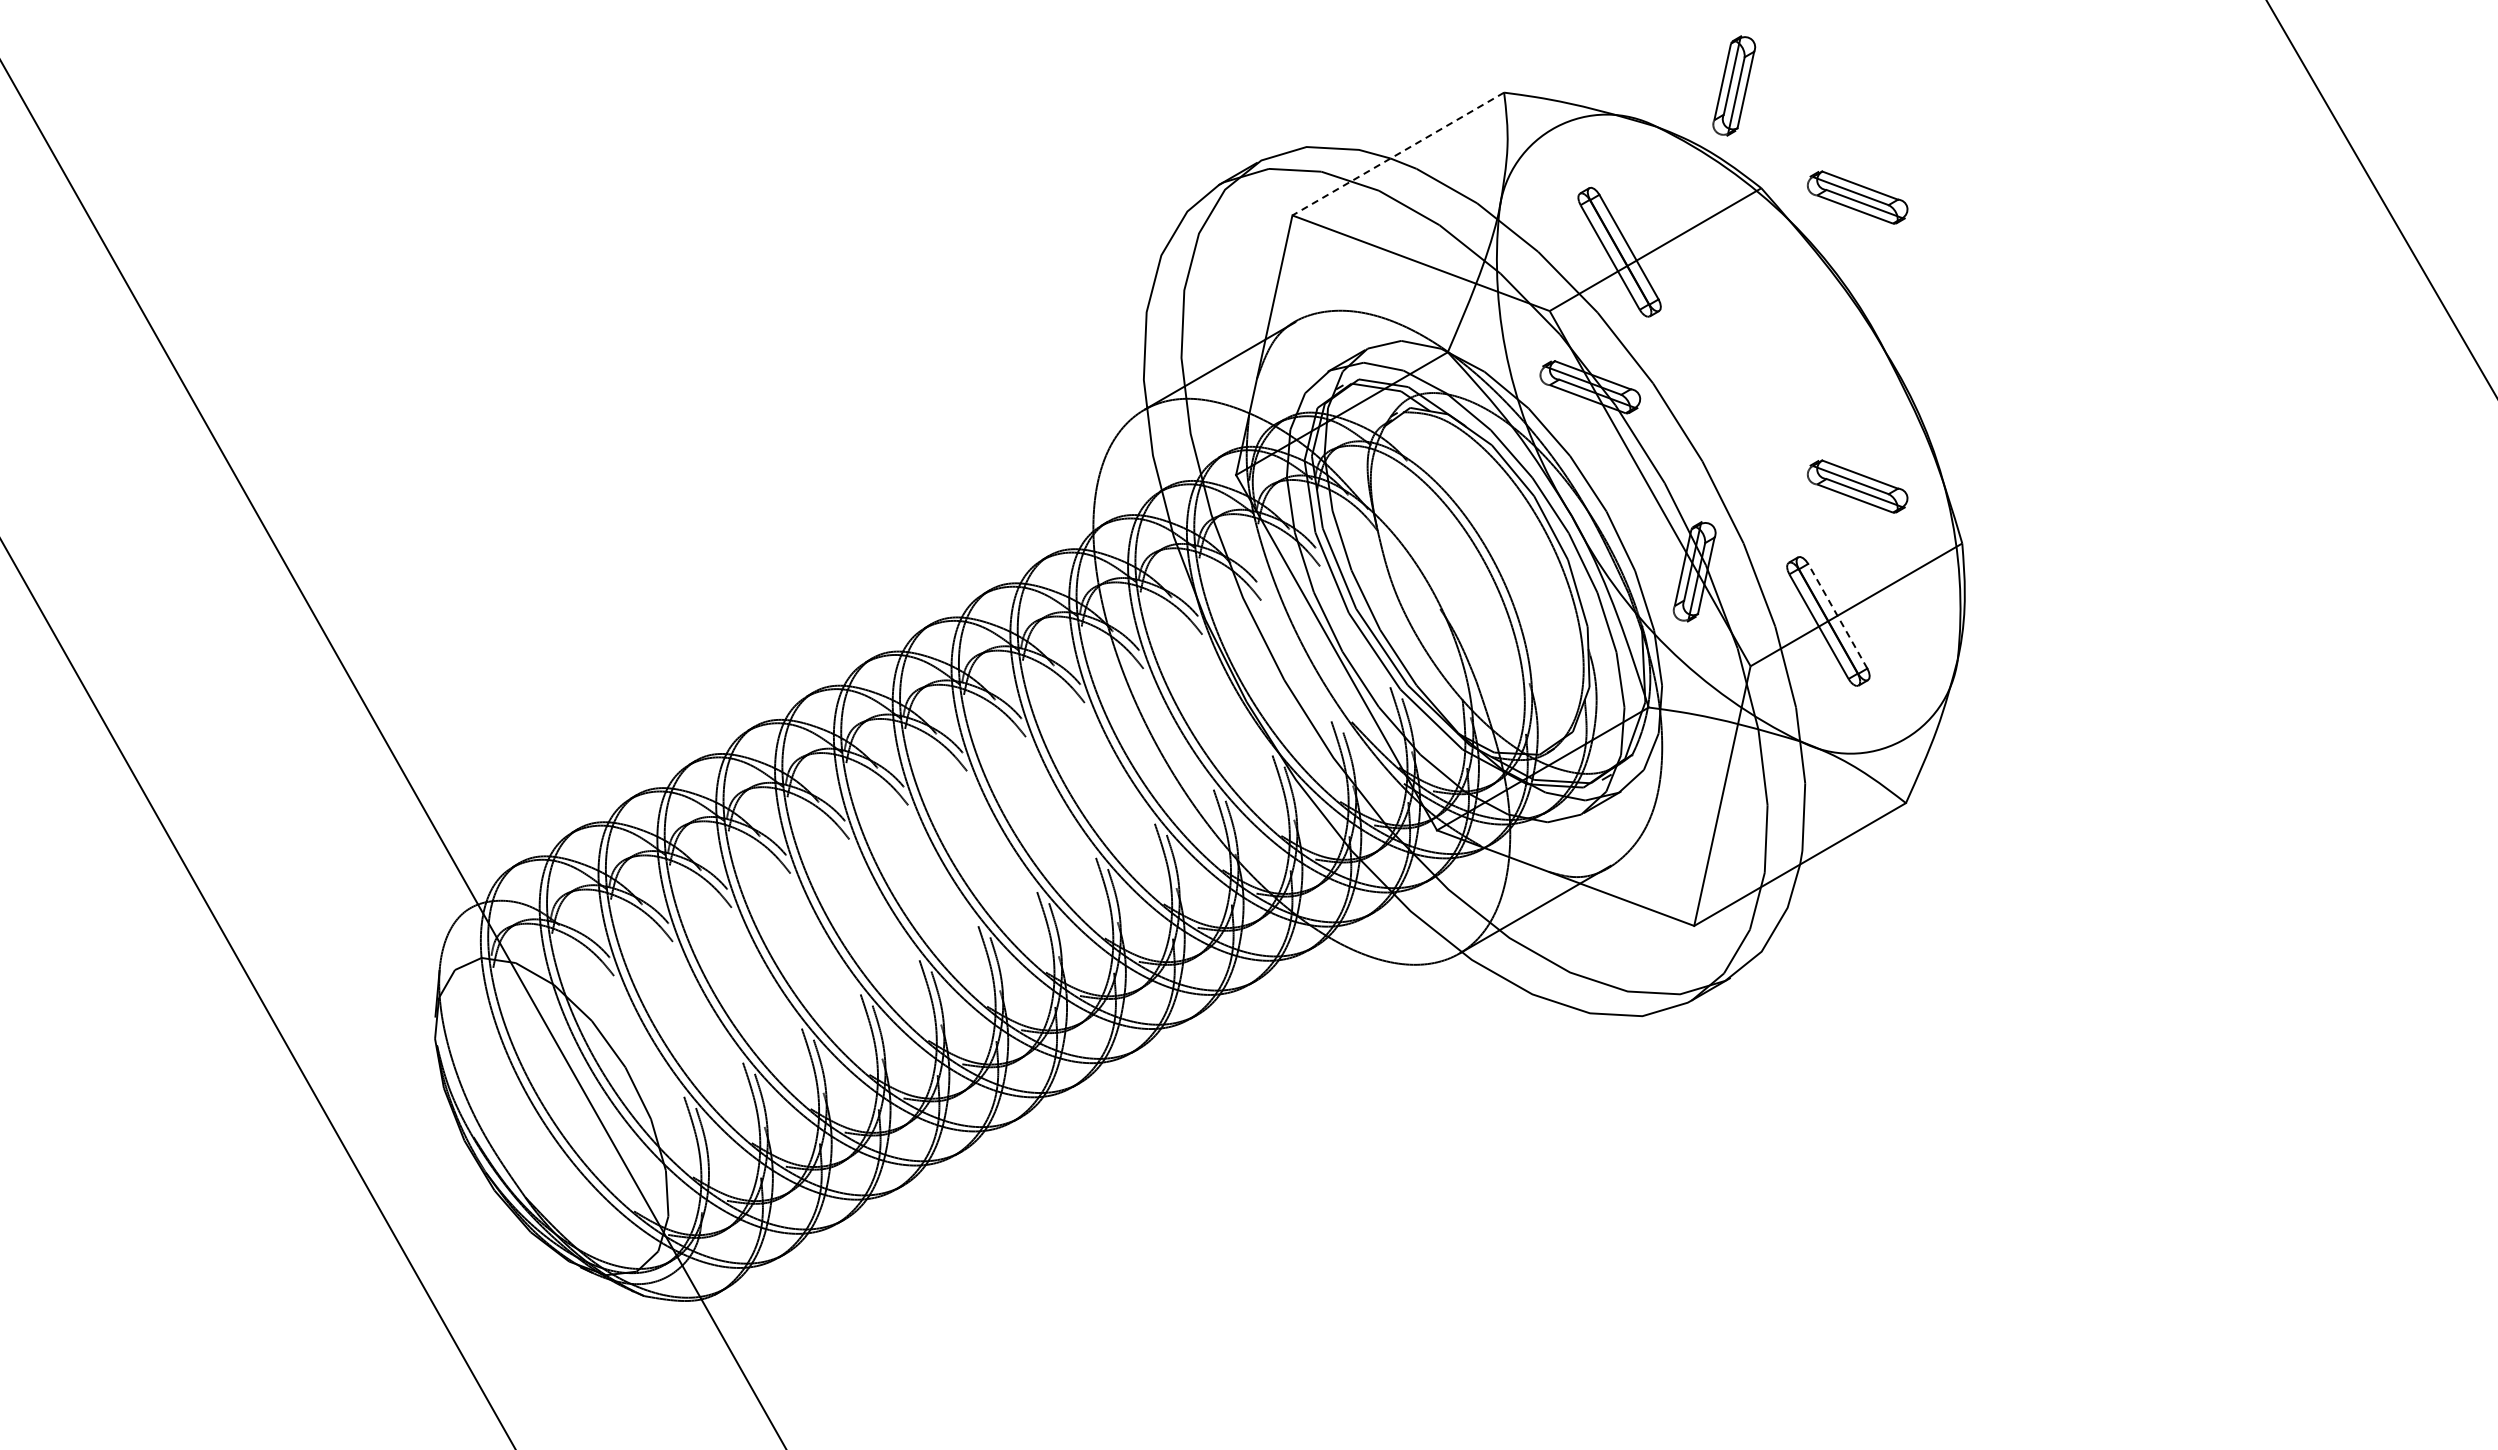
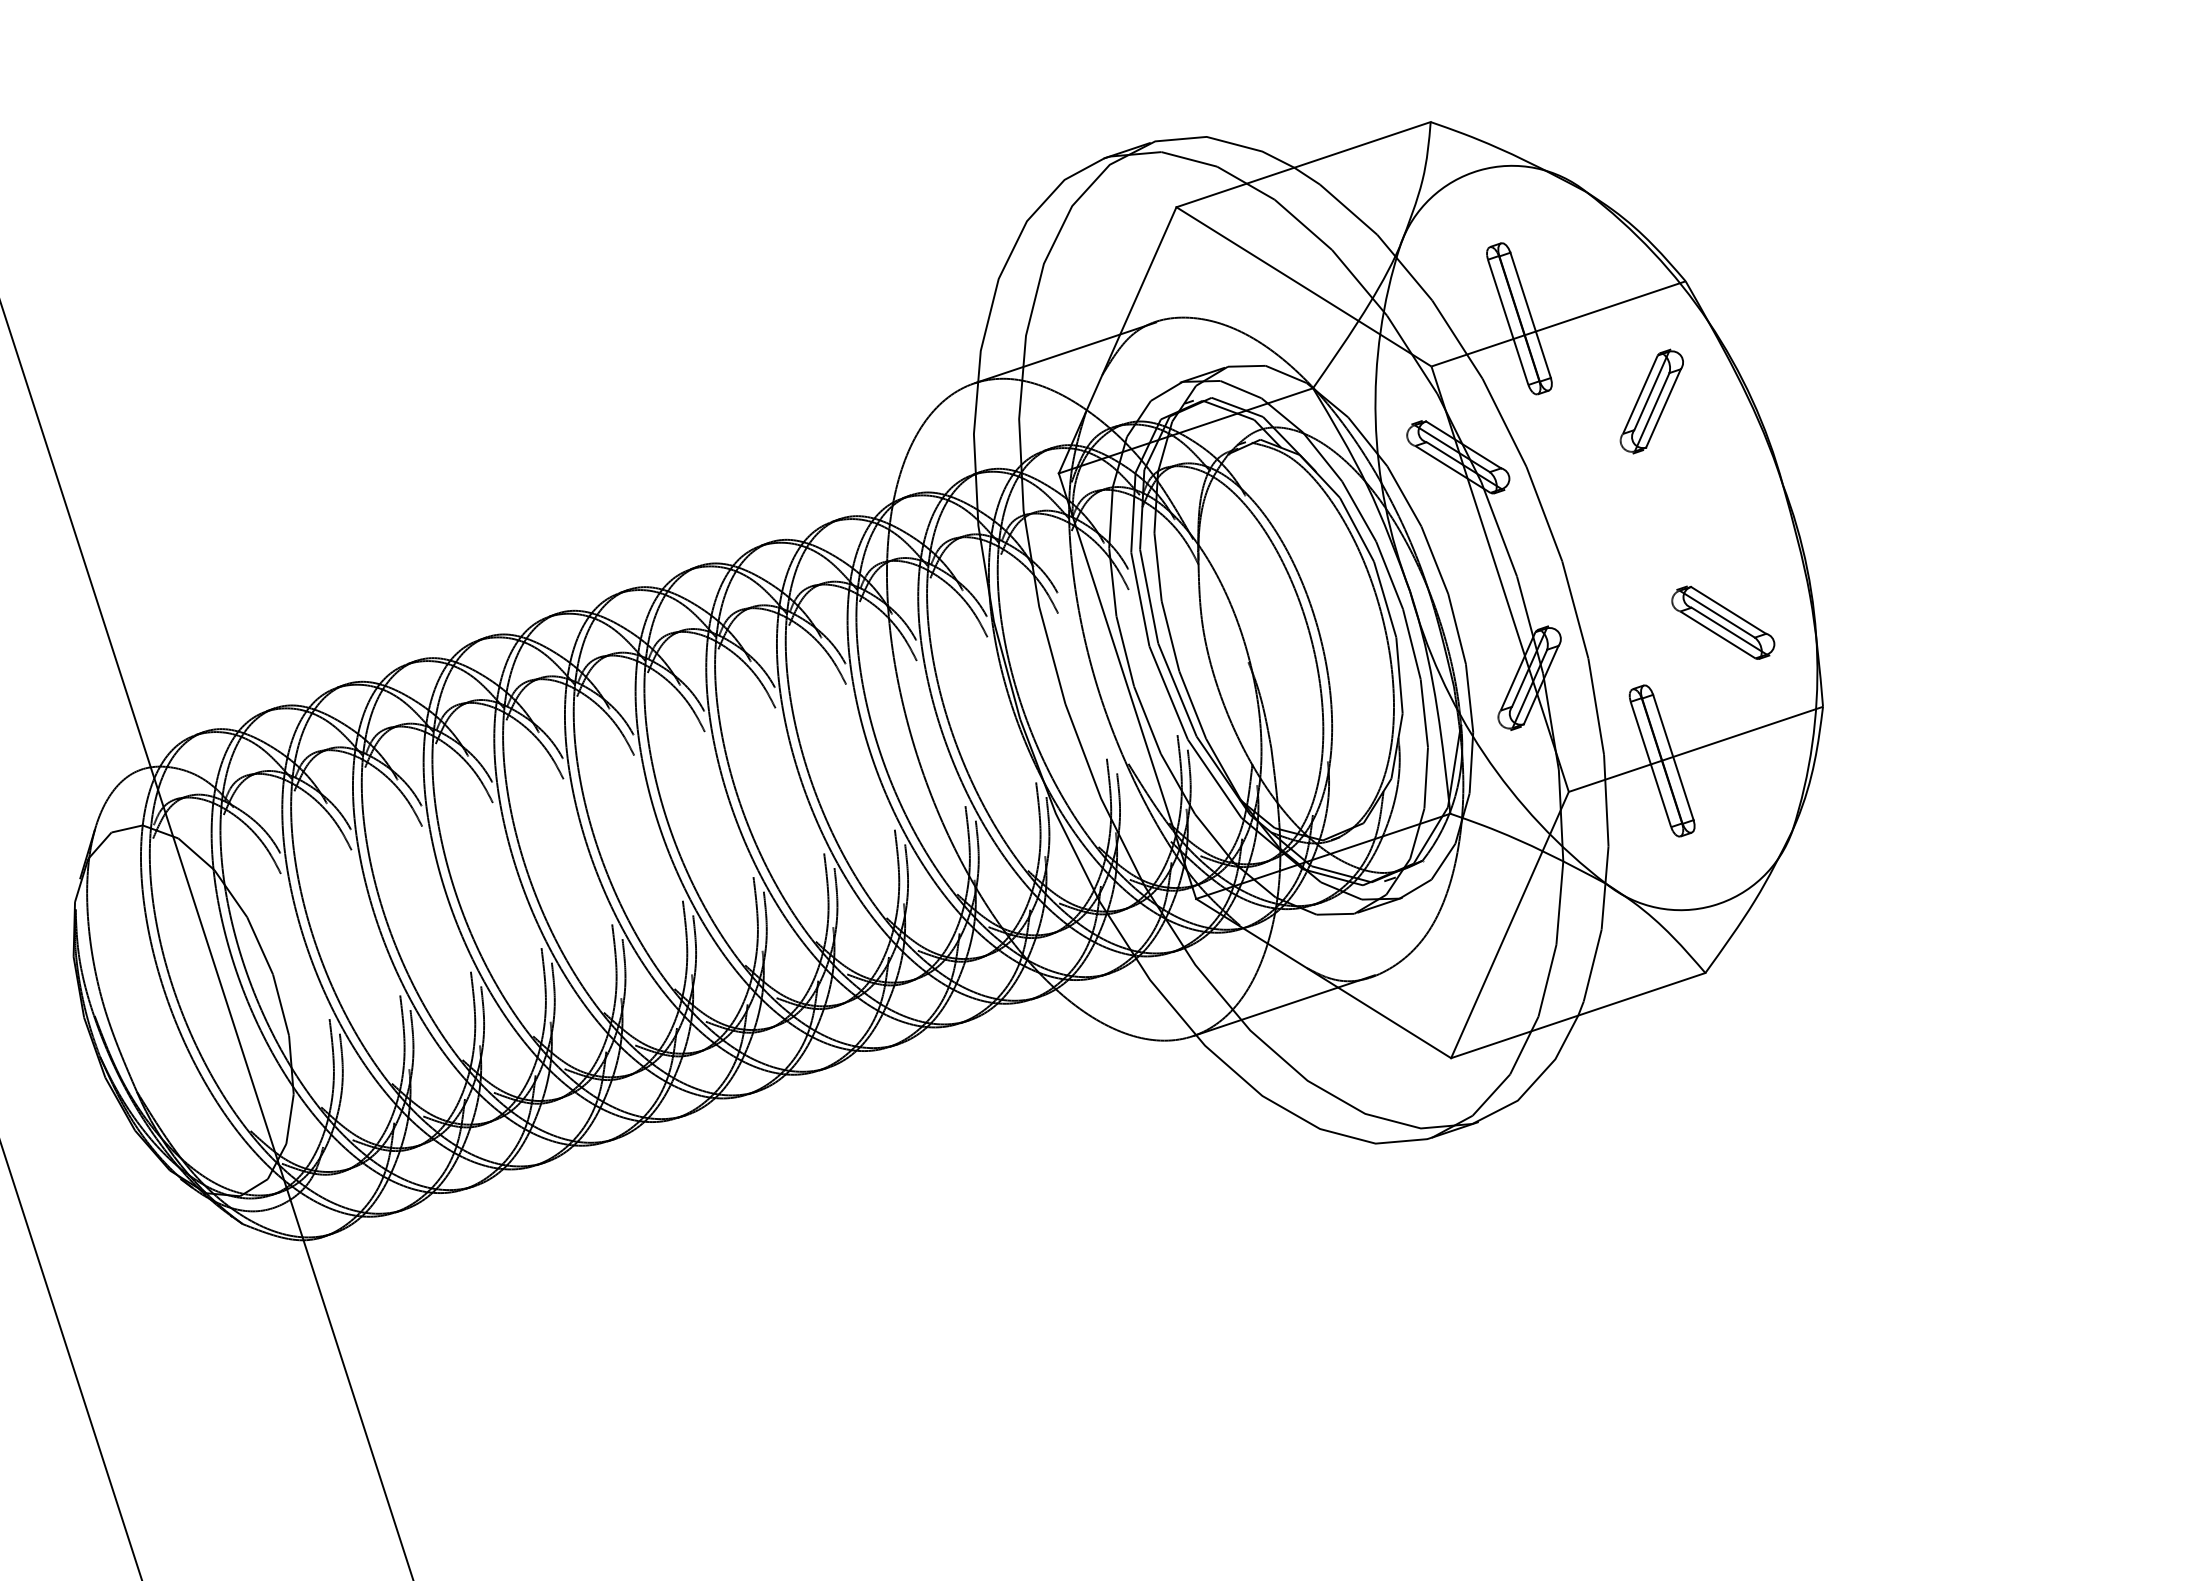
part: (1734, 85) -> (1652, 401), moved
line: (1397, 154) -> (1302, 164), dashed -> solid
part: (1857, 197) -> (1786, 312), removed
line: (1837, 615) -> (1673, 756), dashed -> solid

